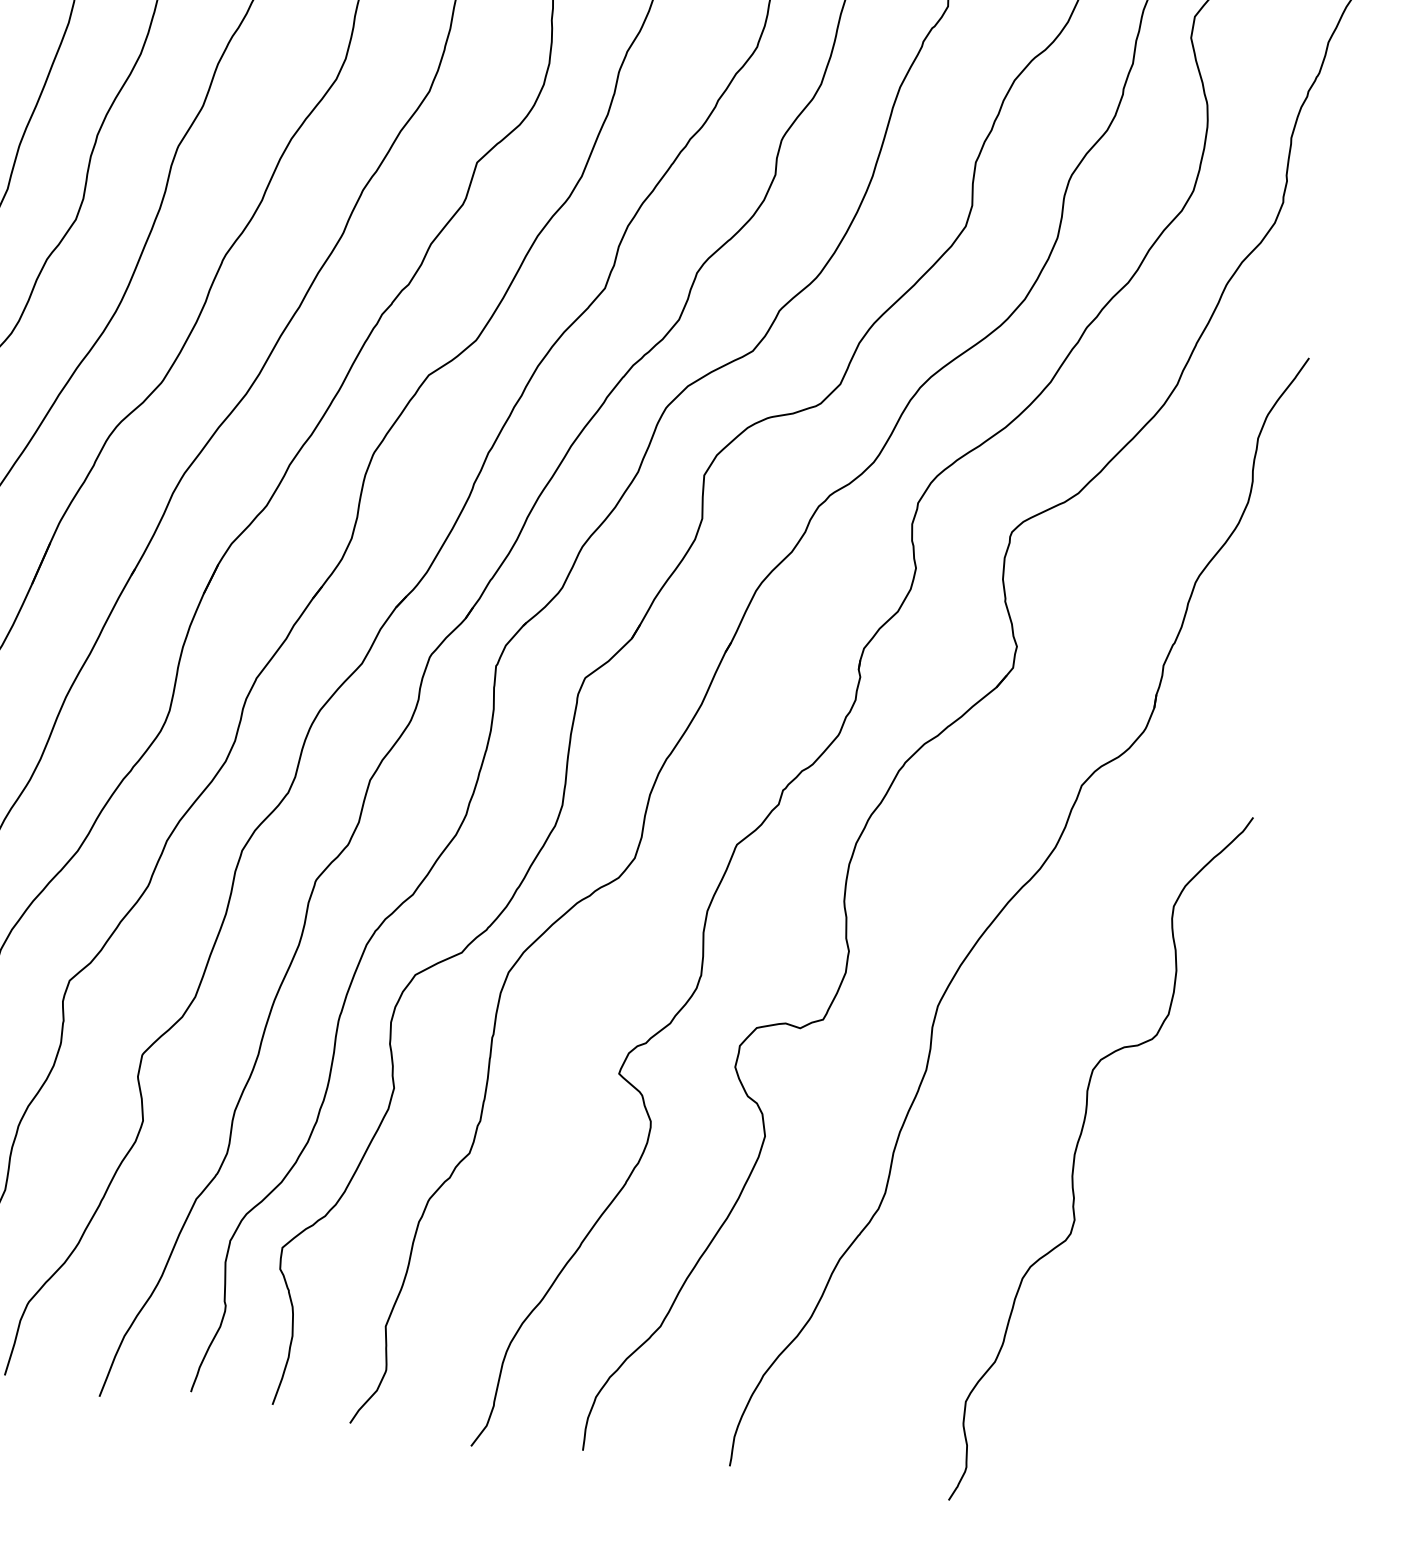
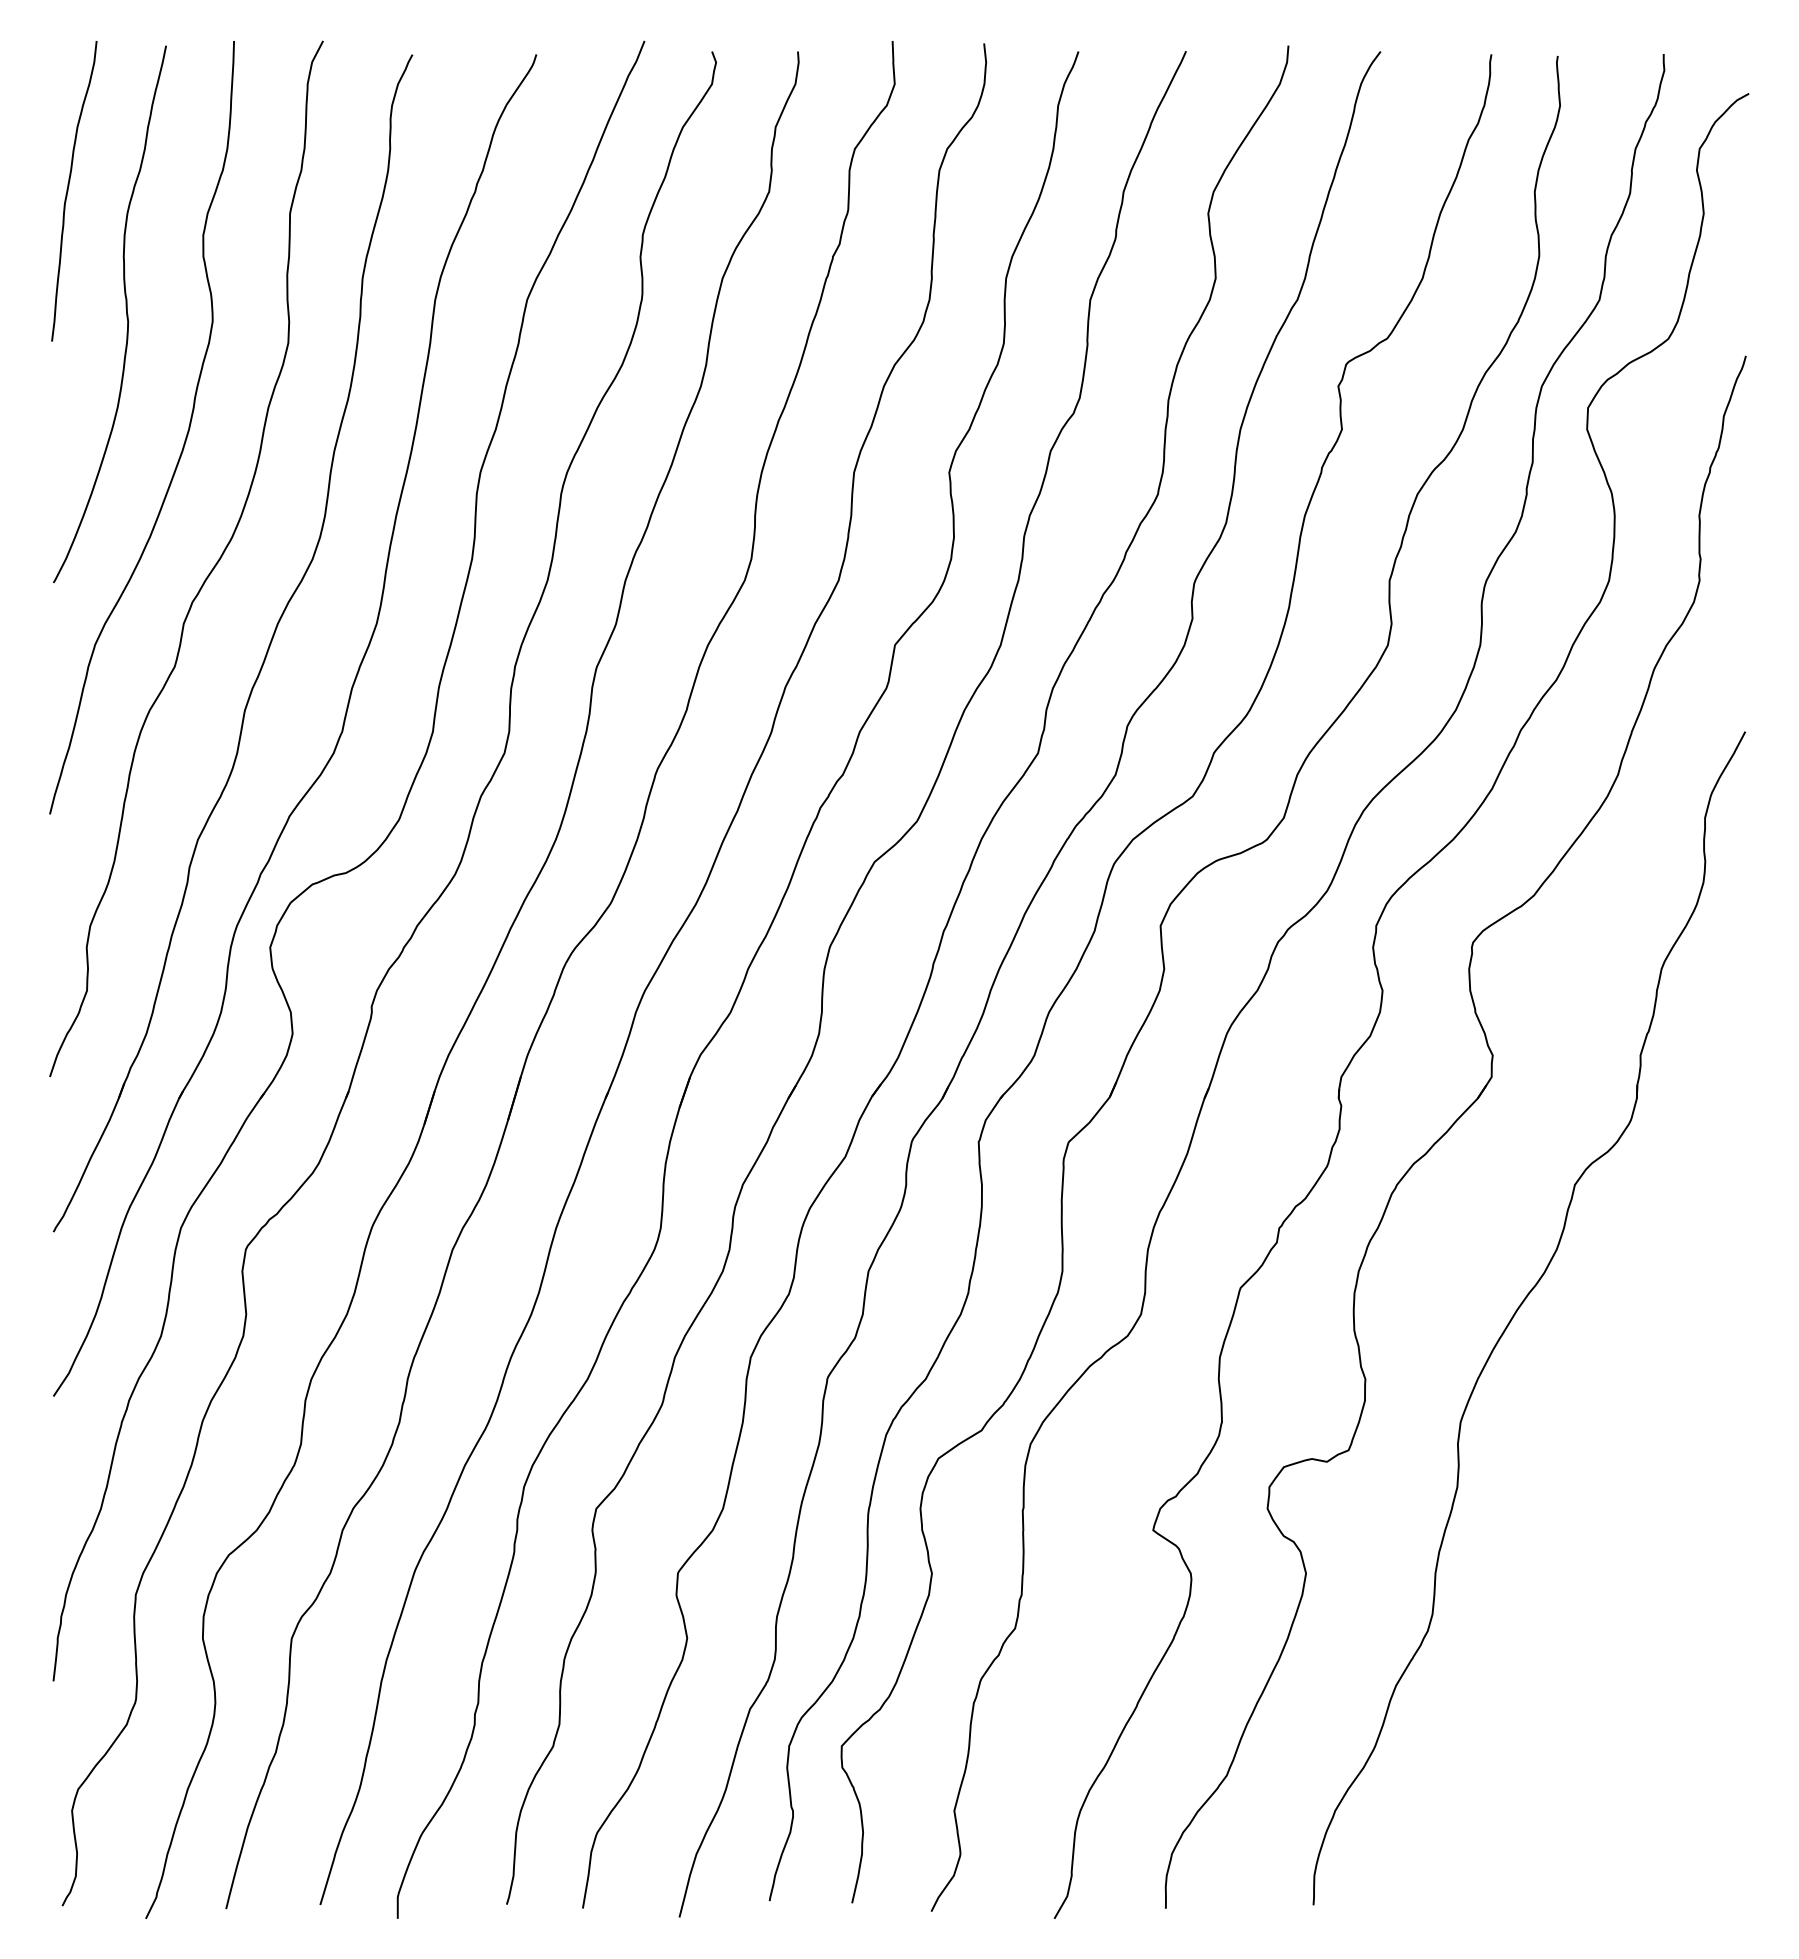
curve: (1077, 1148) -> (1617, 1545), removed

